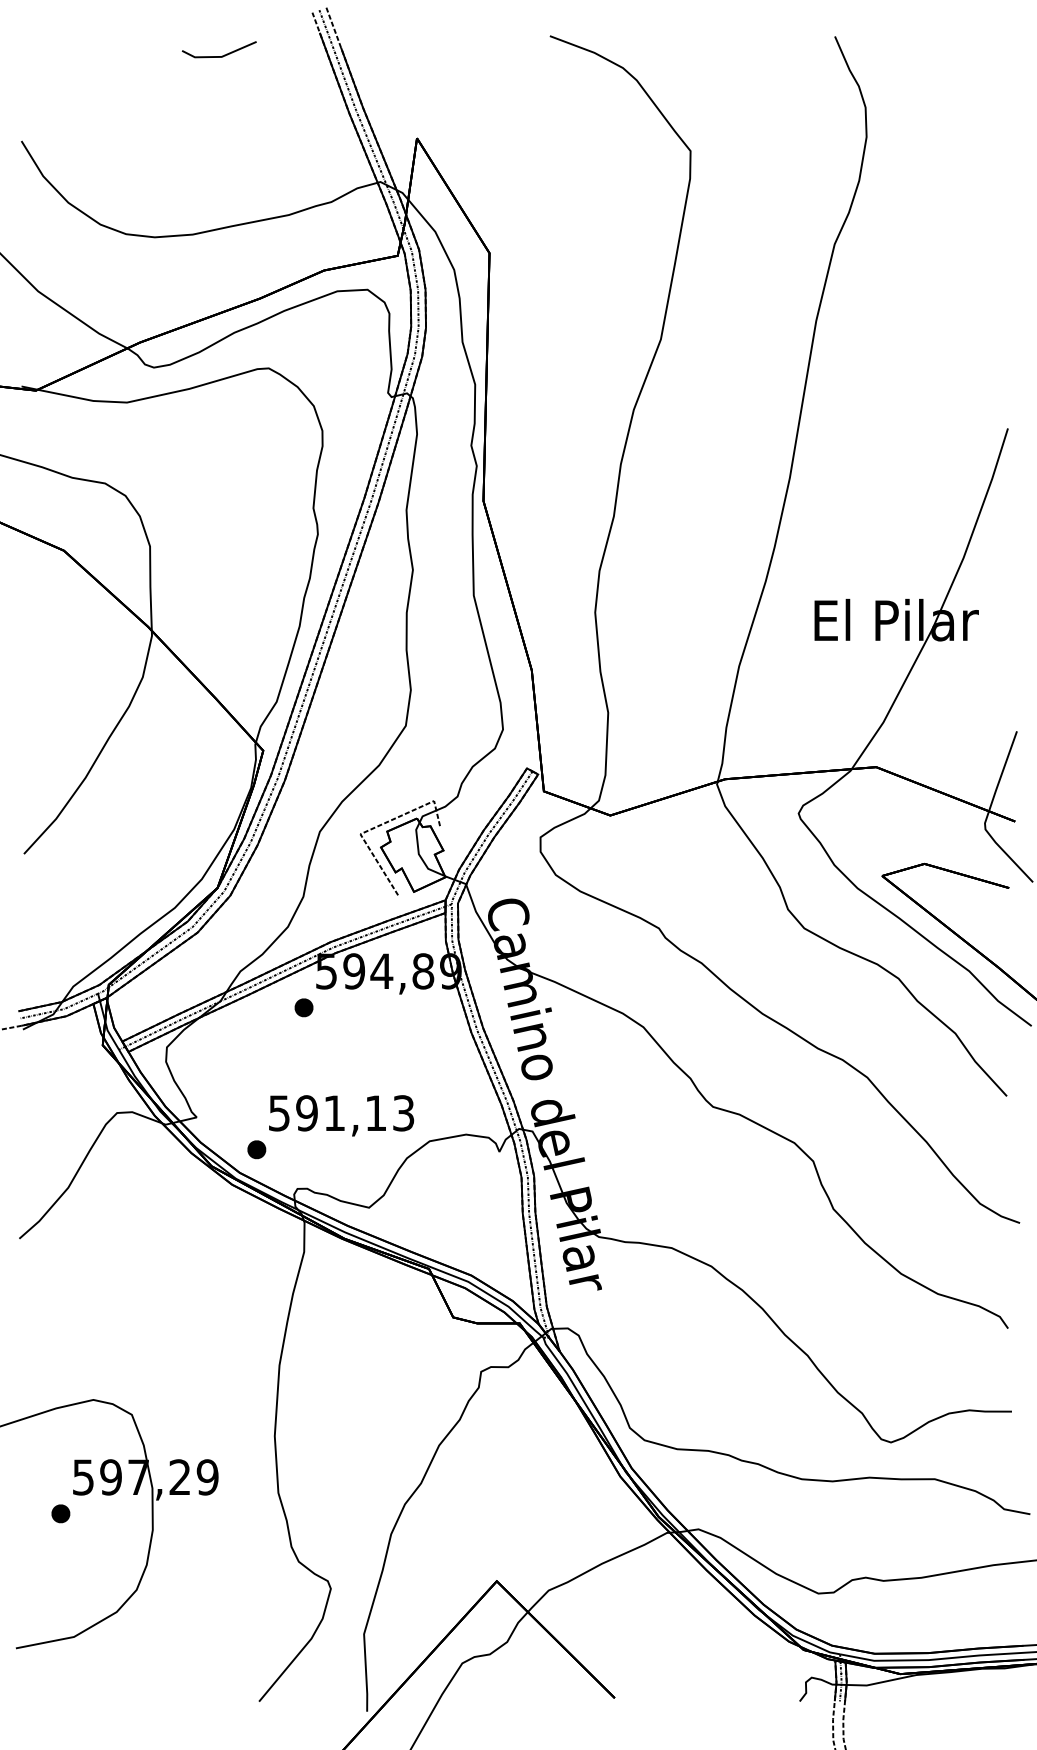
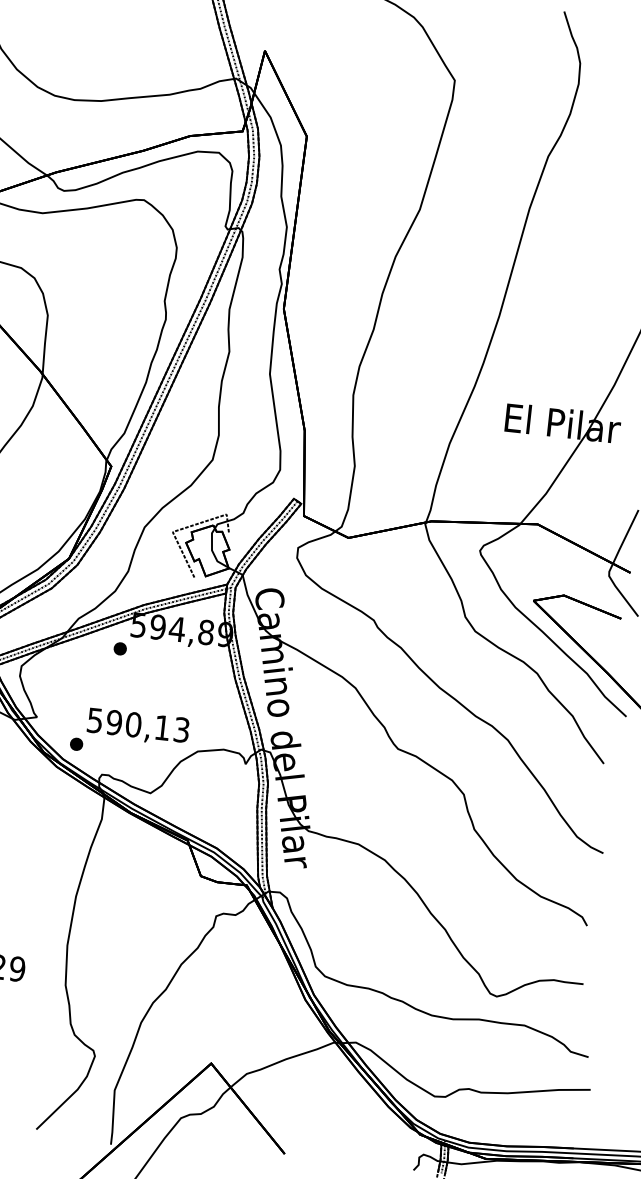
text: (334, 1113) -> (133, 724), 591,13 -> 590,13

